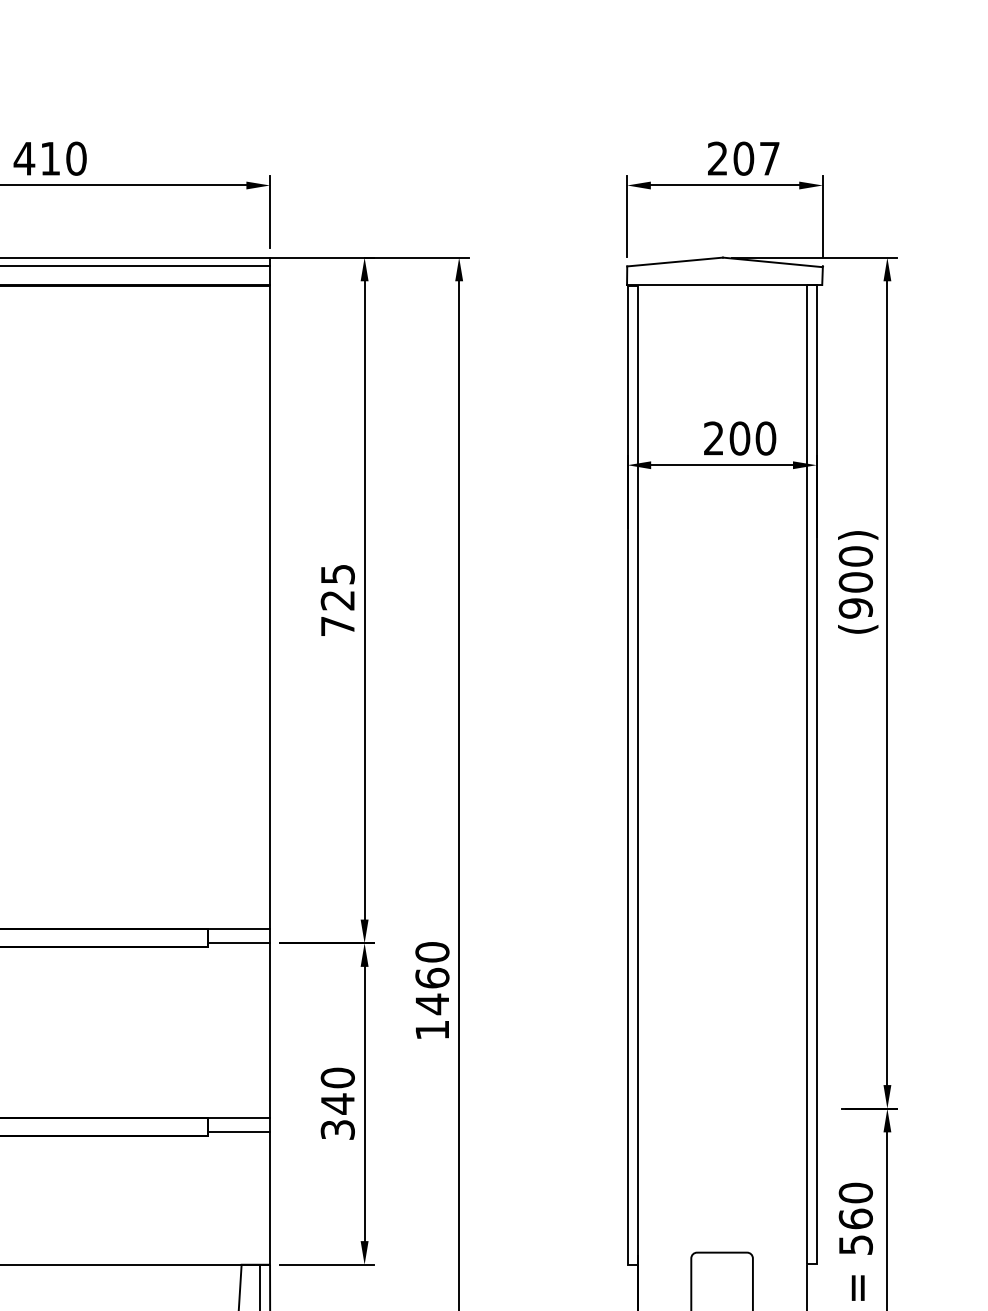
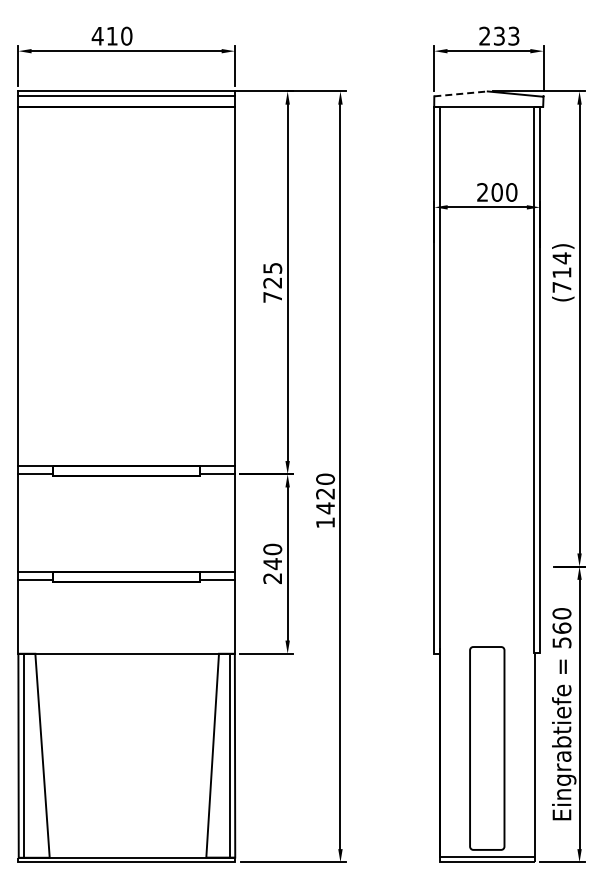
text: (756, 157) -> (506, 35), 207 -> 233
line: (675, 261) -> (461, 93), solid -> dashed
text: (855, 581) -> (561, 272), (900) -> (714)
text: (432, 977) -> (325, 493), 1460 -> 1420
text: (337, 1129) -> (272, 578), 340 -> 240

